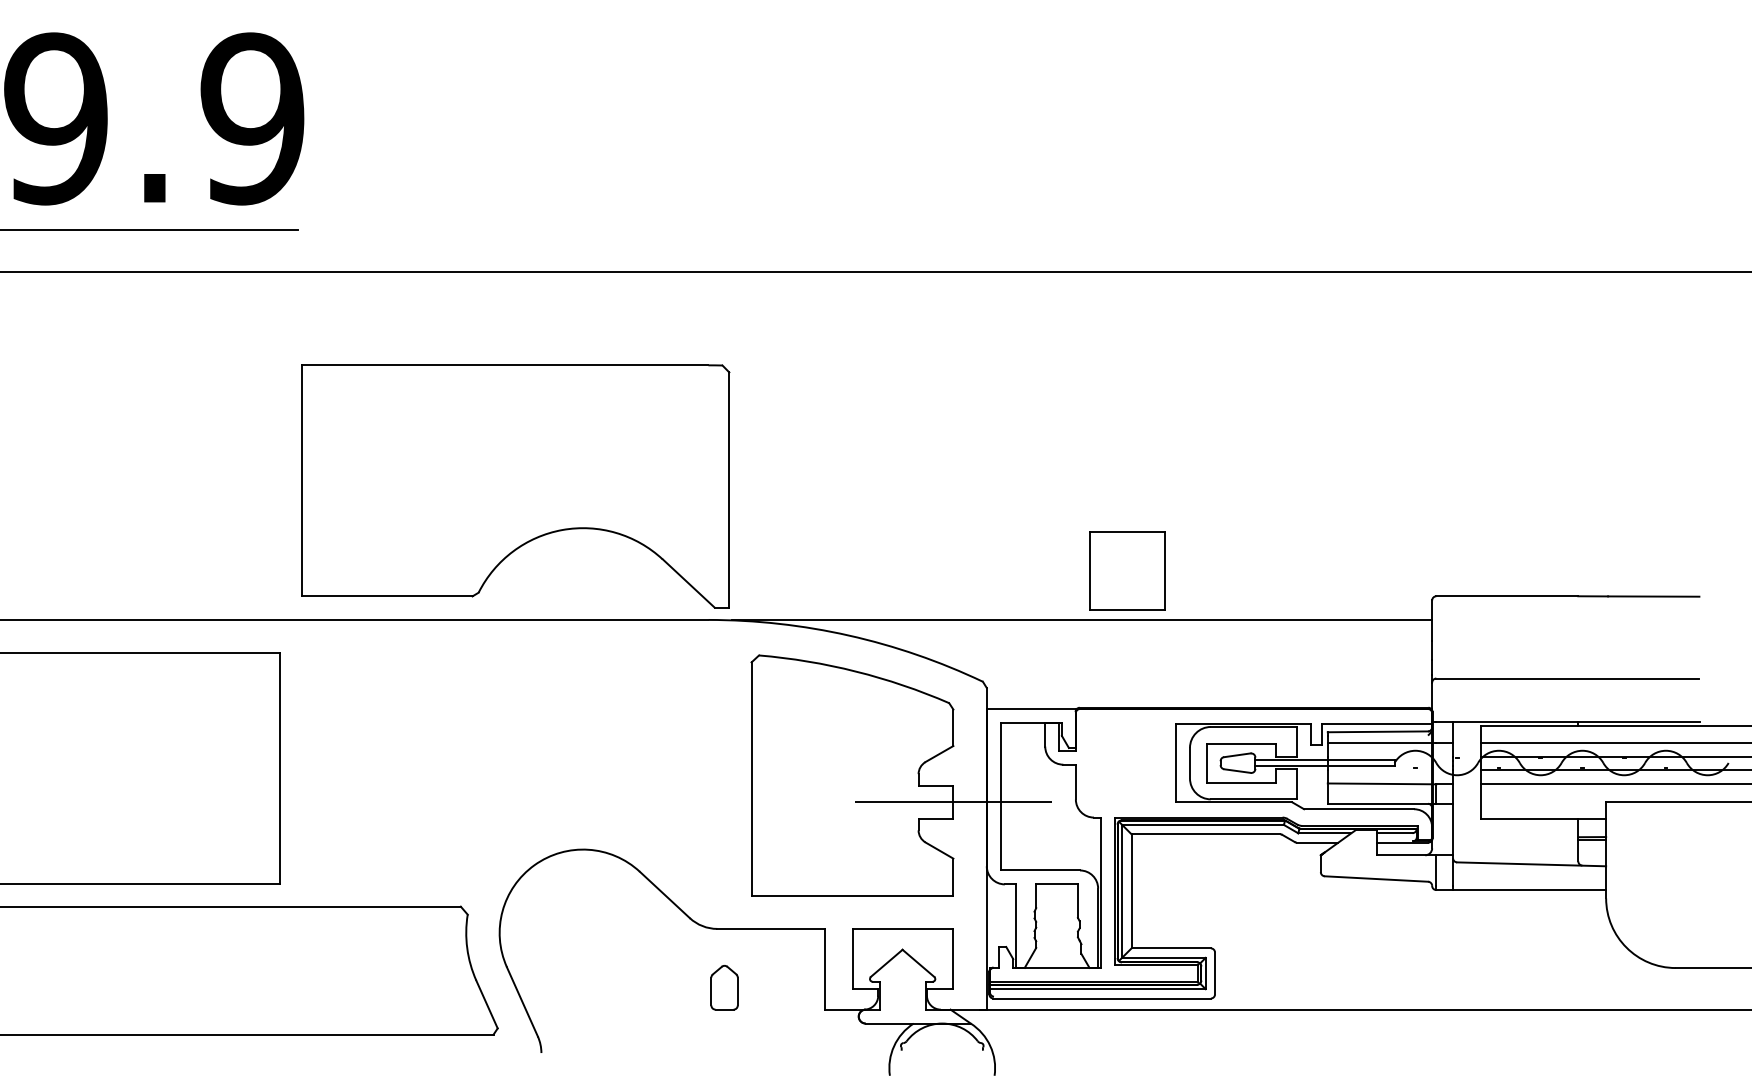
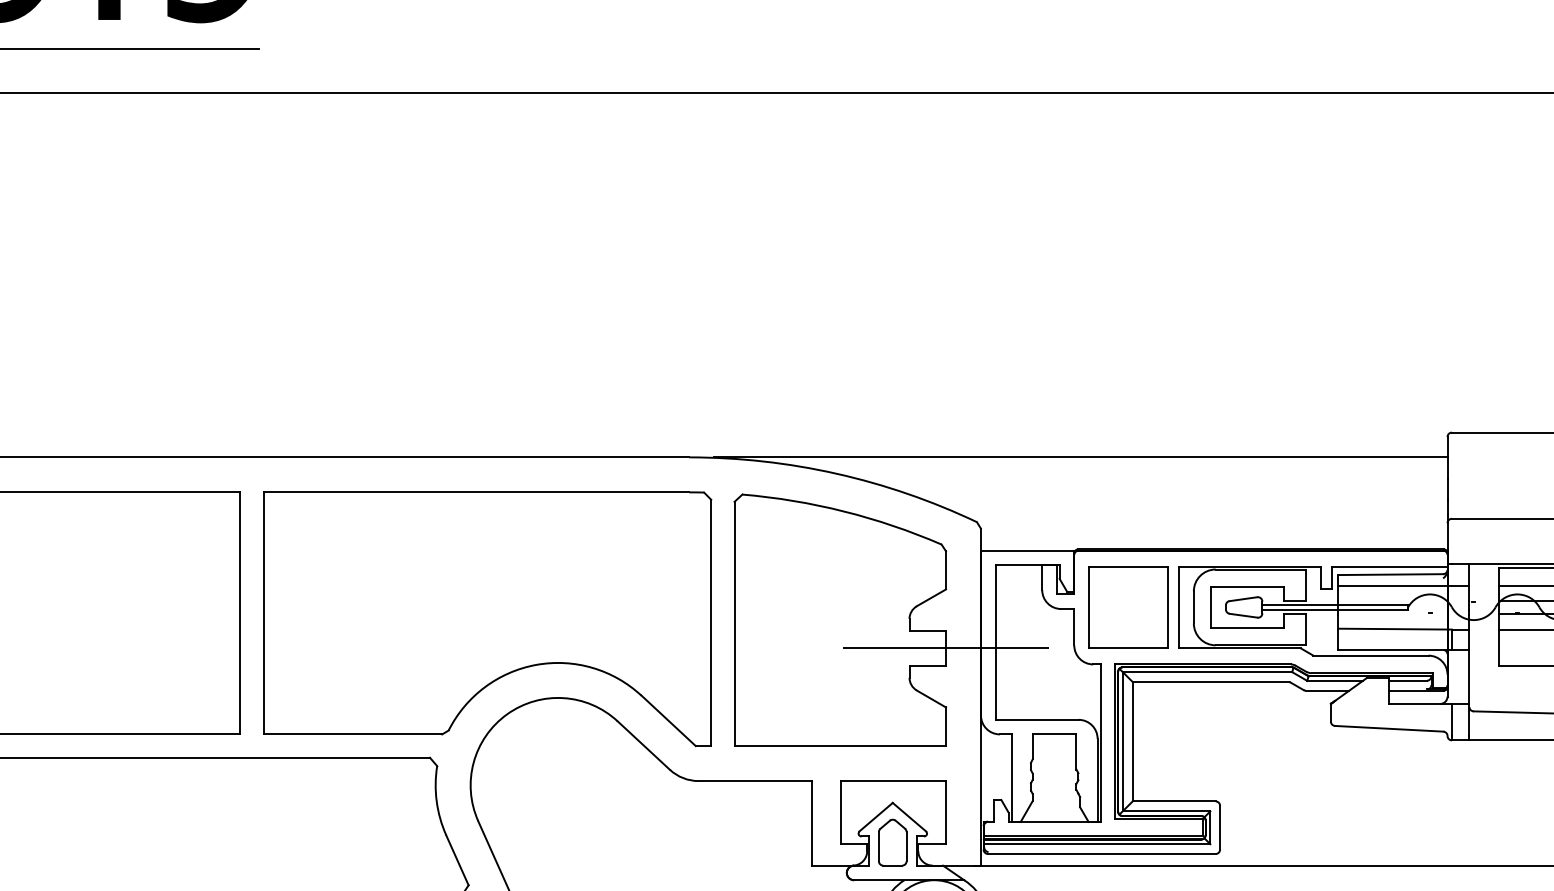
part: (515, 486) -> (487, 619), moved
part: (1127, 570) -> (1128, 606), moved
part: (724, 987) -> (892, 842), moved

